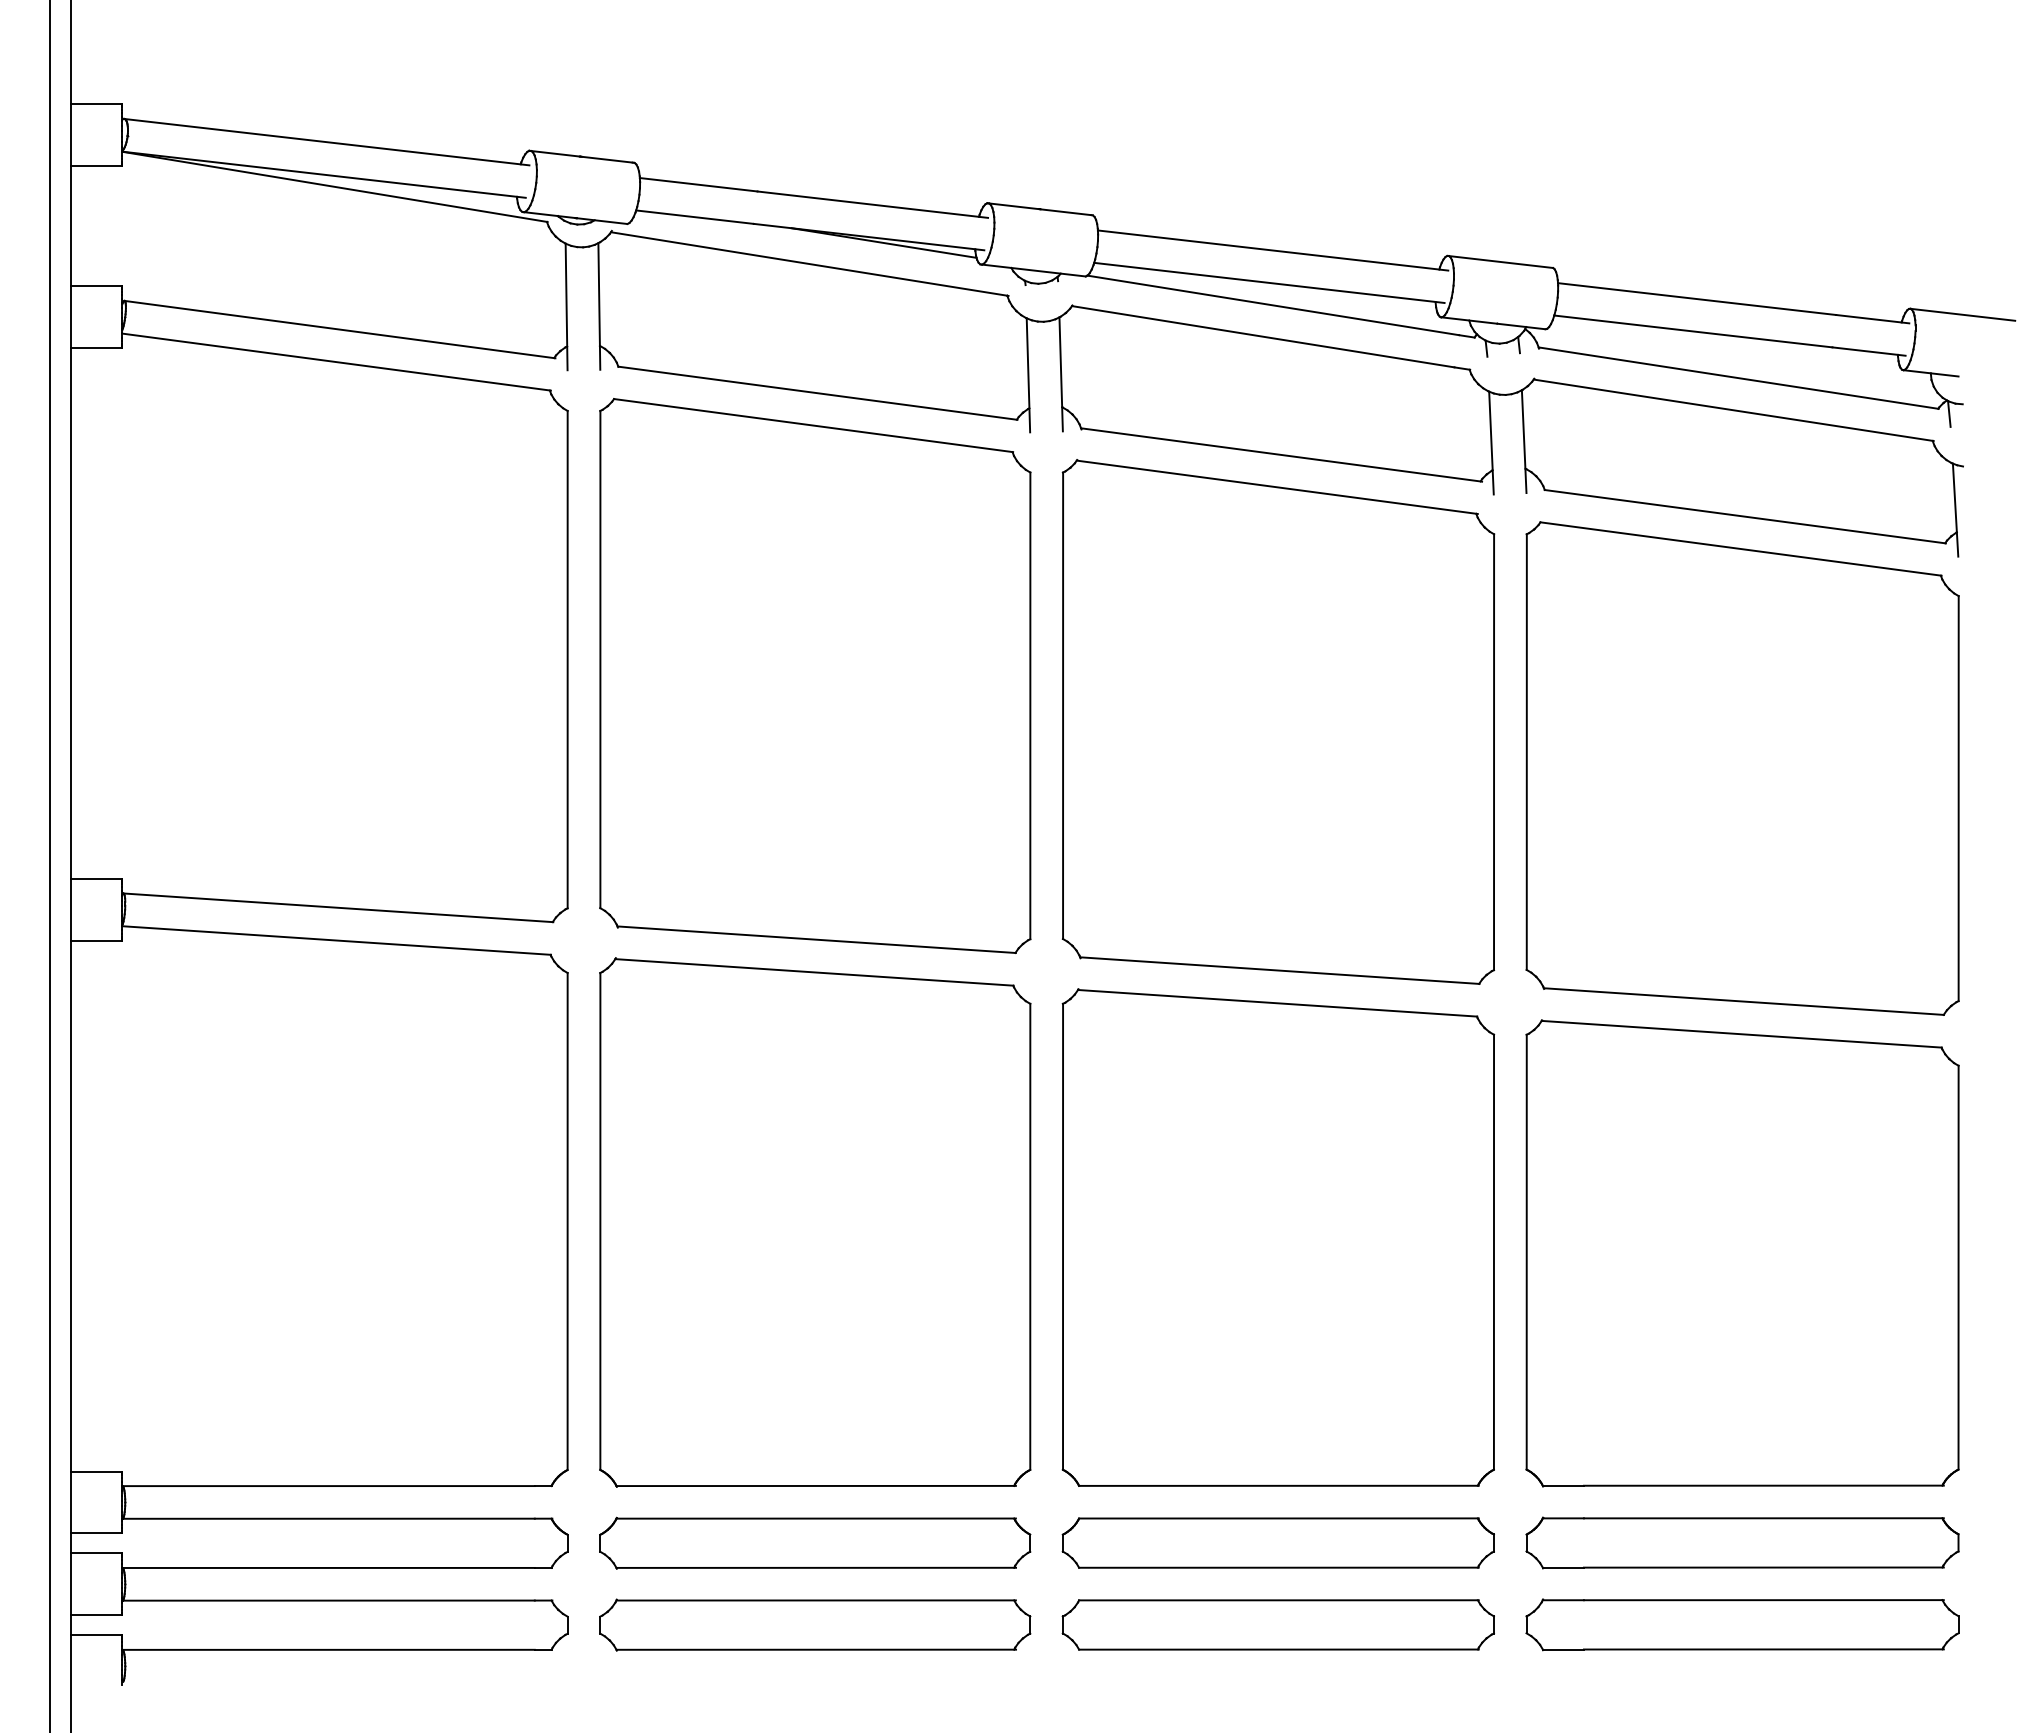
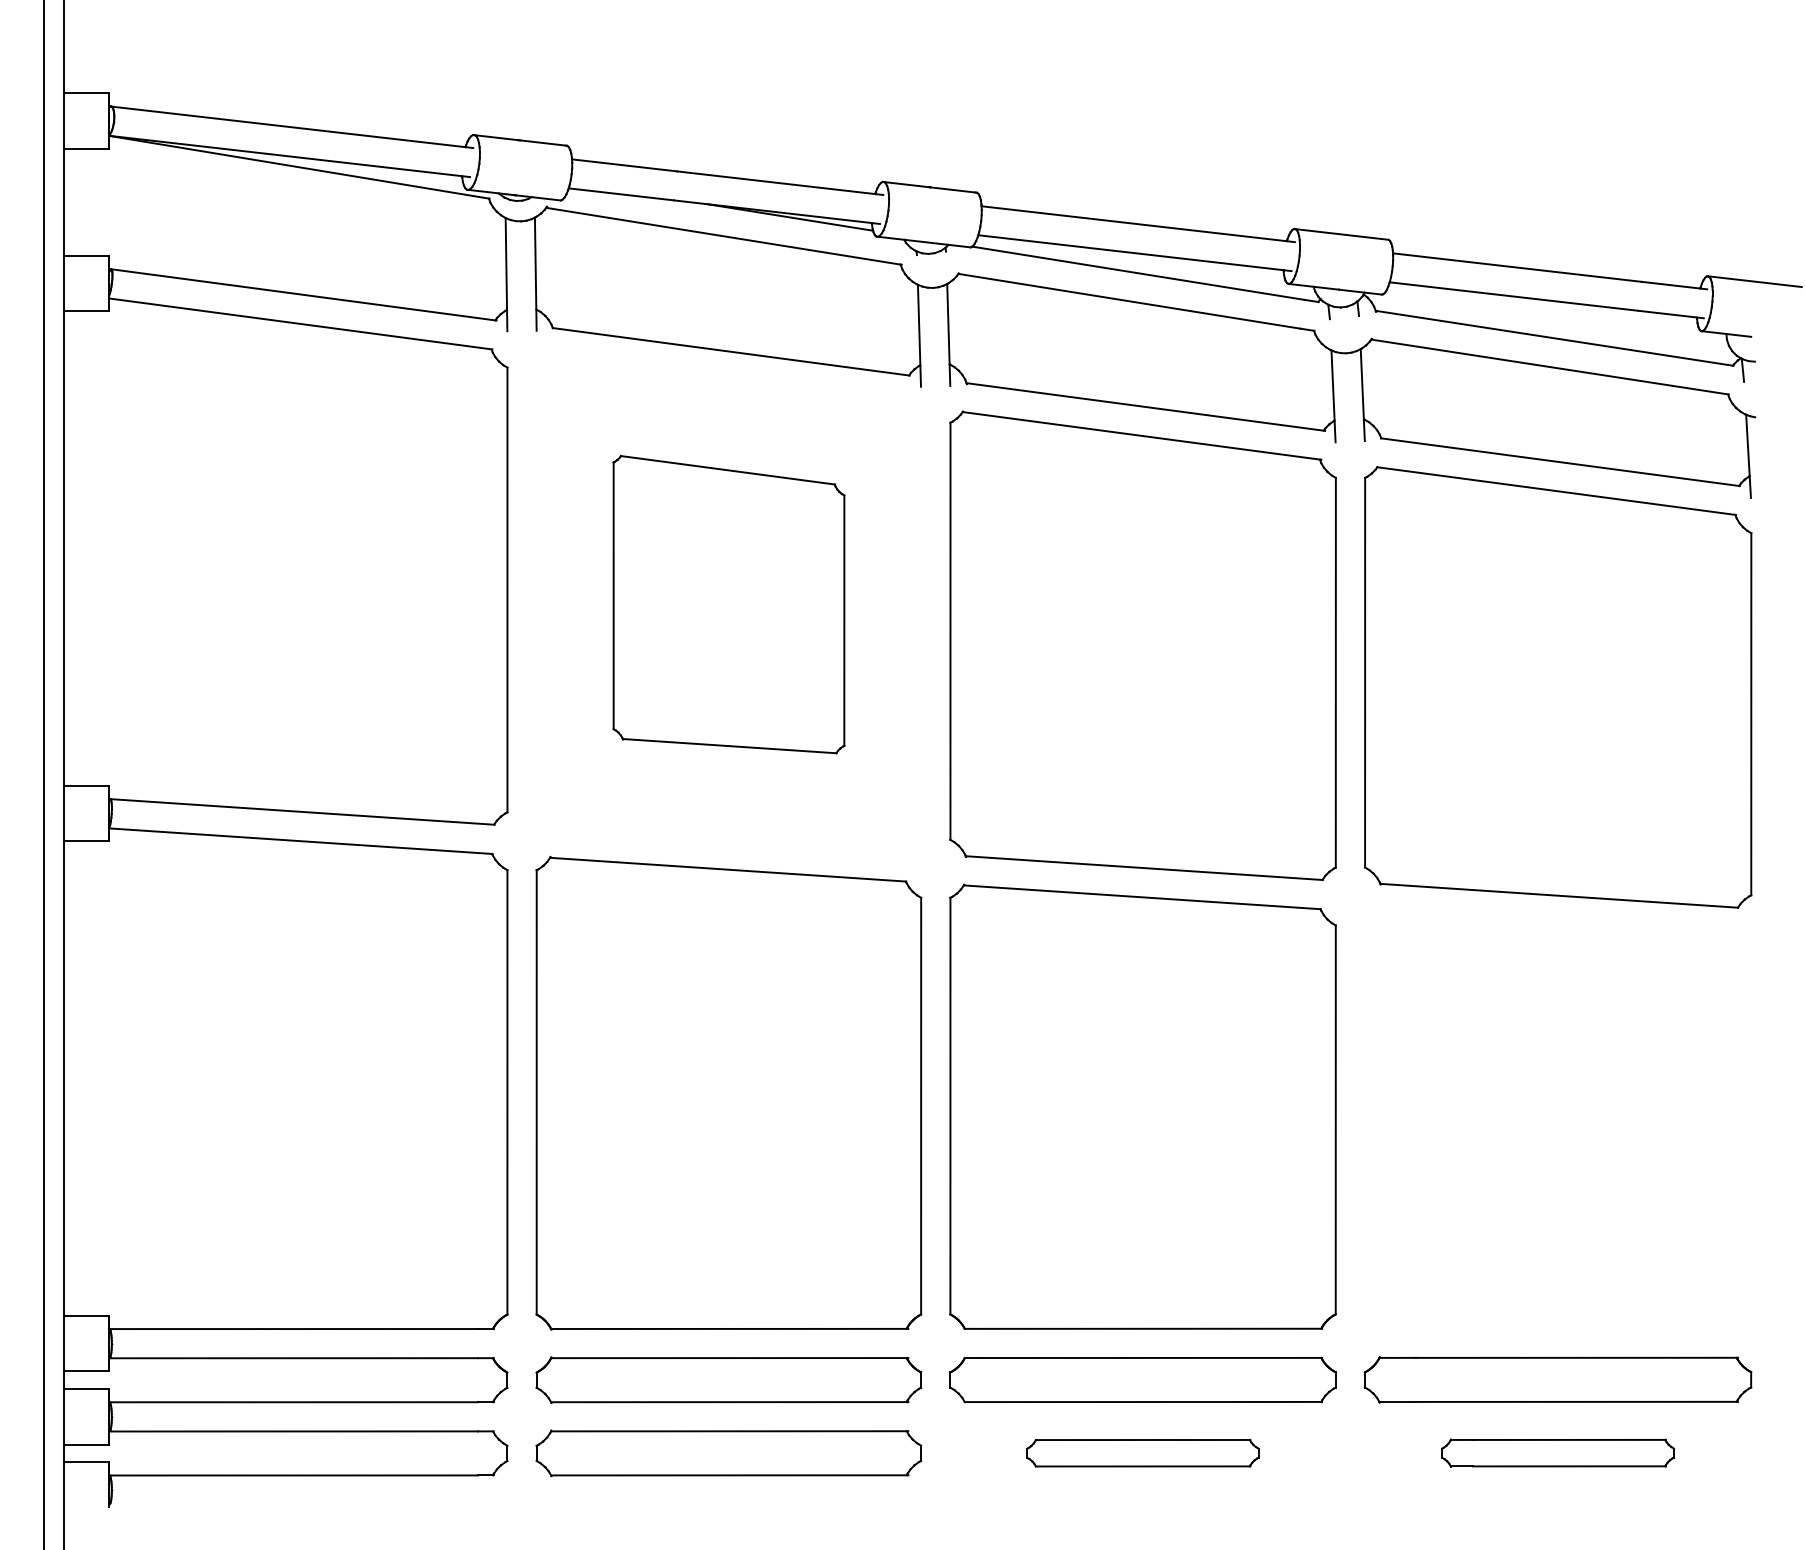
part: (815, 675) -> (729, 604), size x0.6
part: (1742, 1253) -> (1558, 1121), removed
part: (1277, 1624) -> (1142, 1452), size x0.6
part: (1742, 1624) -> (1558, 1452), size x0.6

